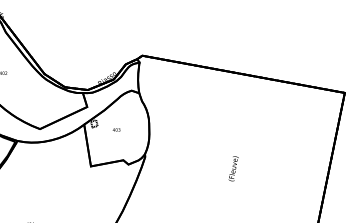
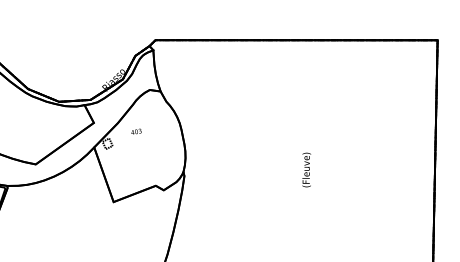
text: (116, 129) -> (136, 131), moved

